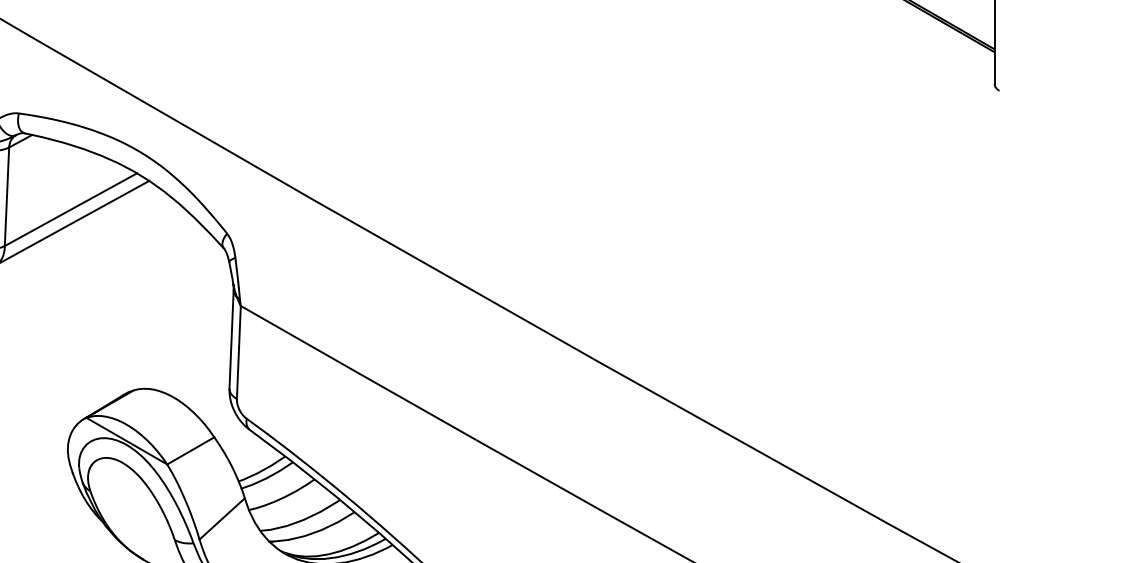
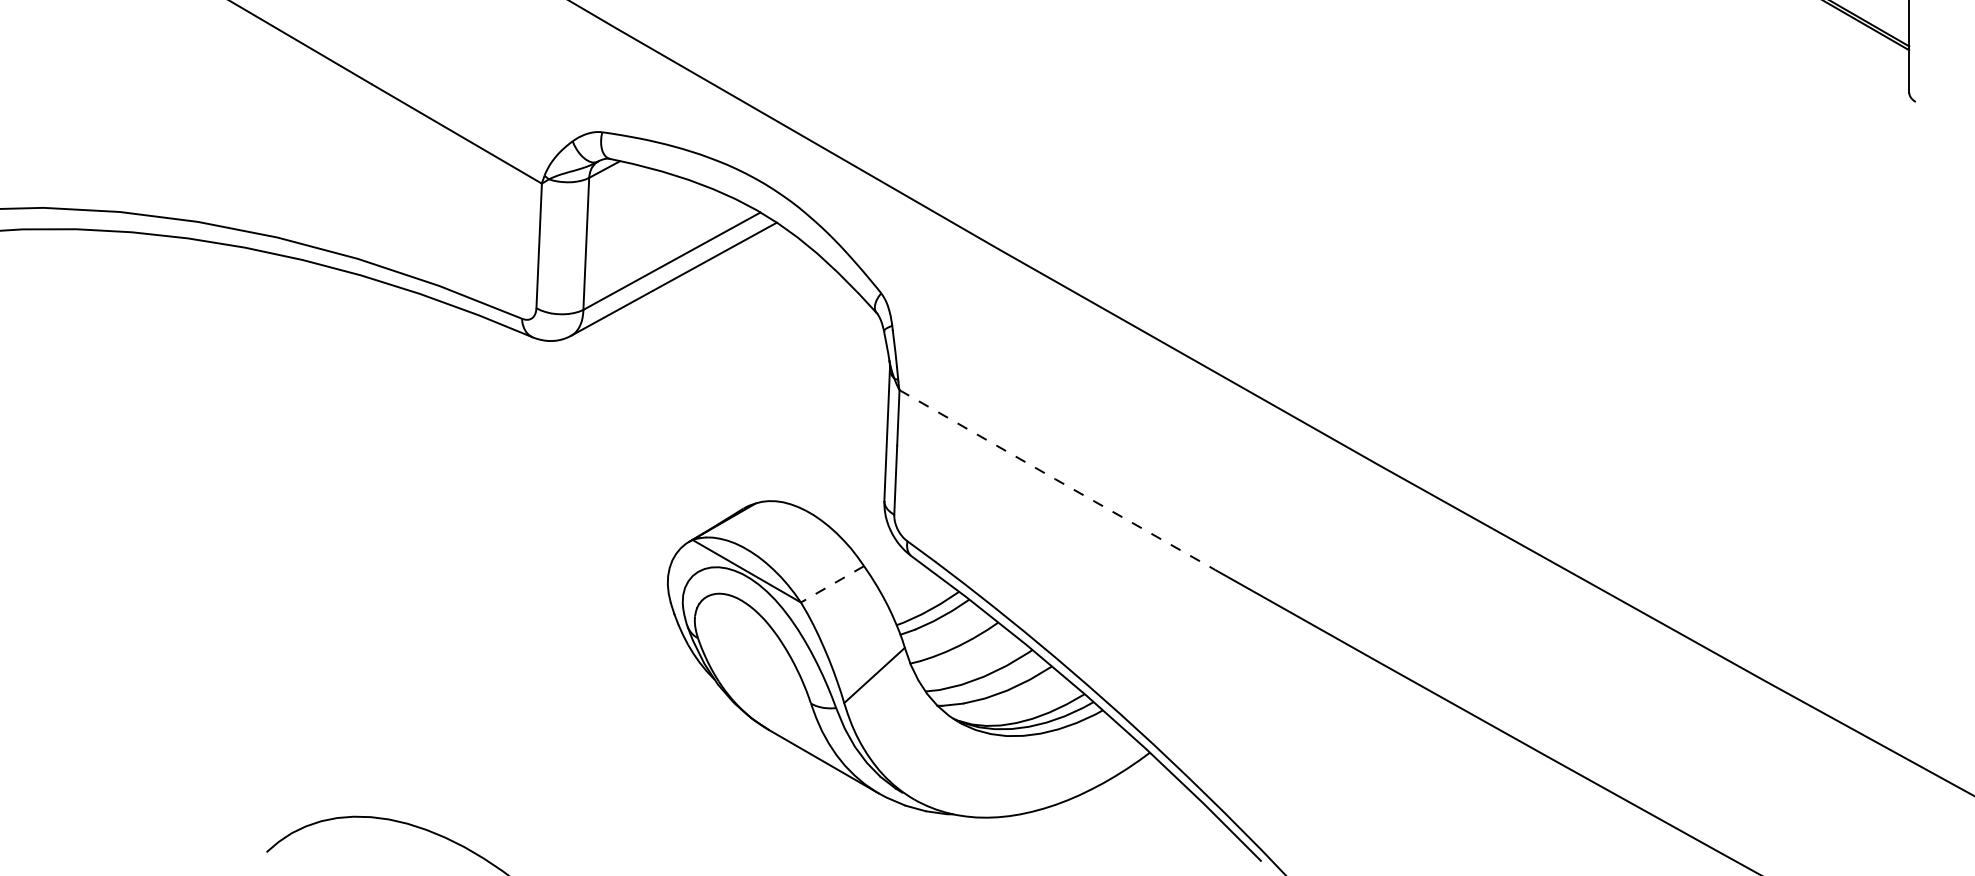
line: (358, 373) -> (1057, 480), solid -> dashed
line: (190, 451) -> (832, 584), solid -> dashed

